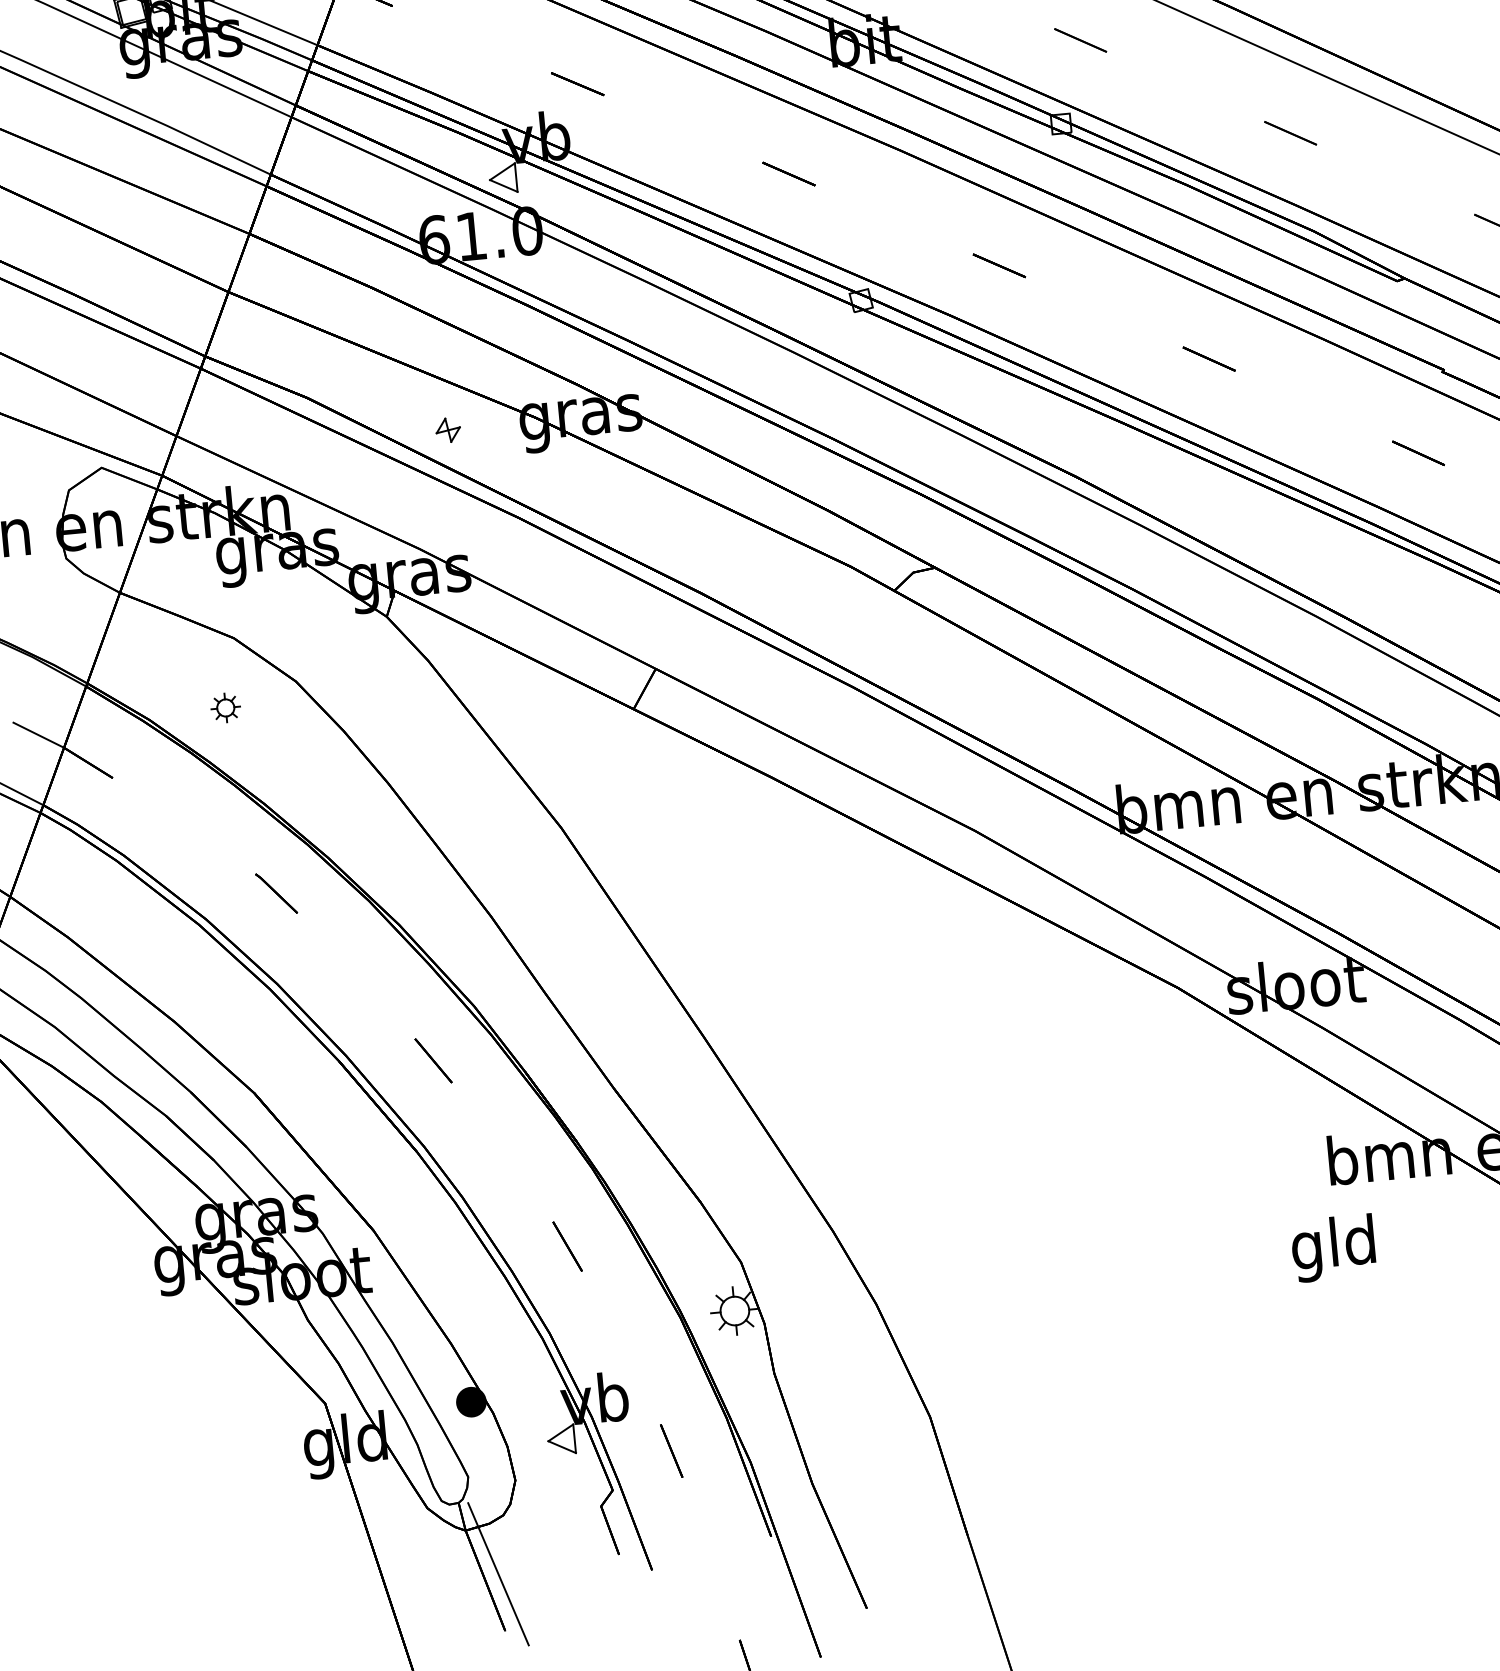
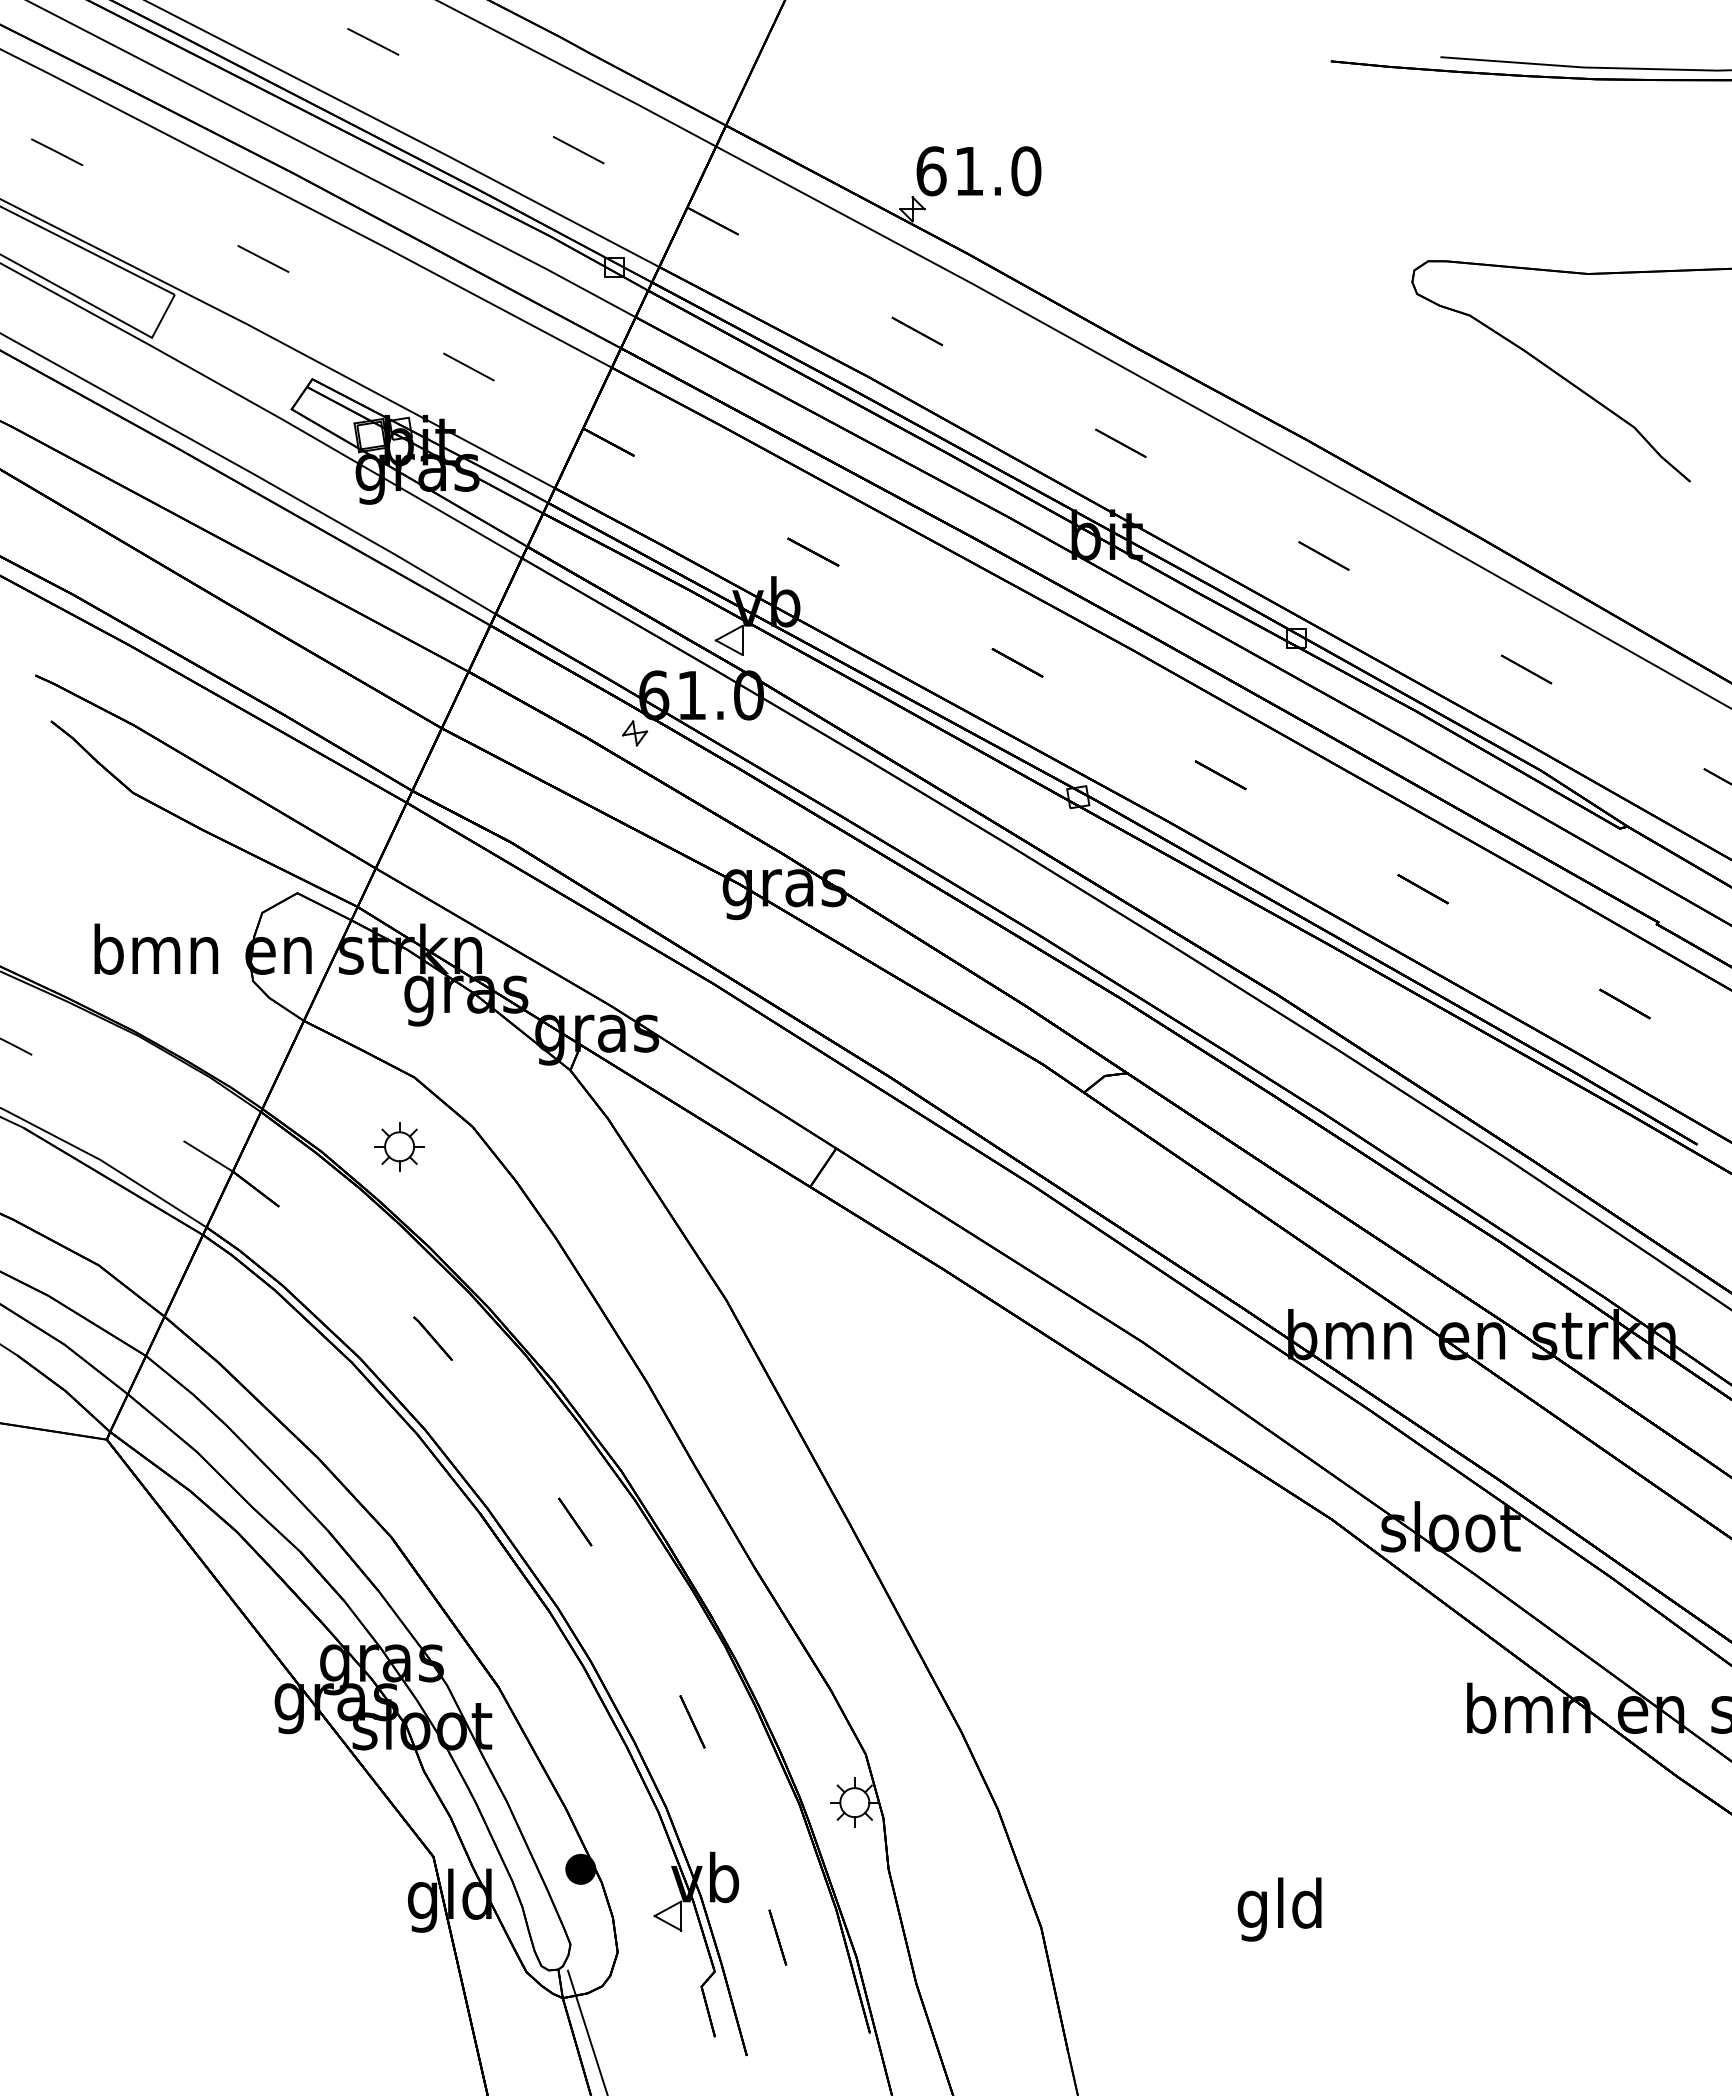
part: (448, 430) -> (635, 733), moved
part: (225, 707) -> (399, 1146), size x1.67
text: (1333, 1248) -> (1279, 1909), moved

